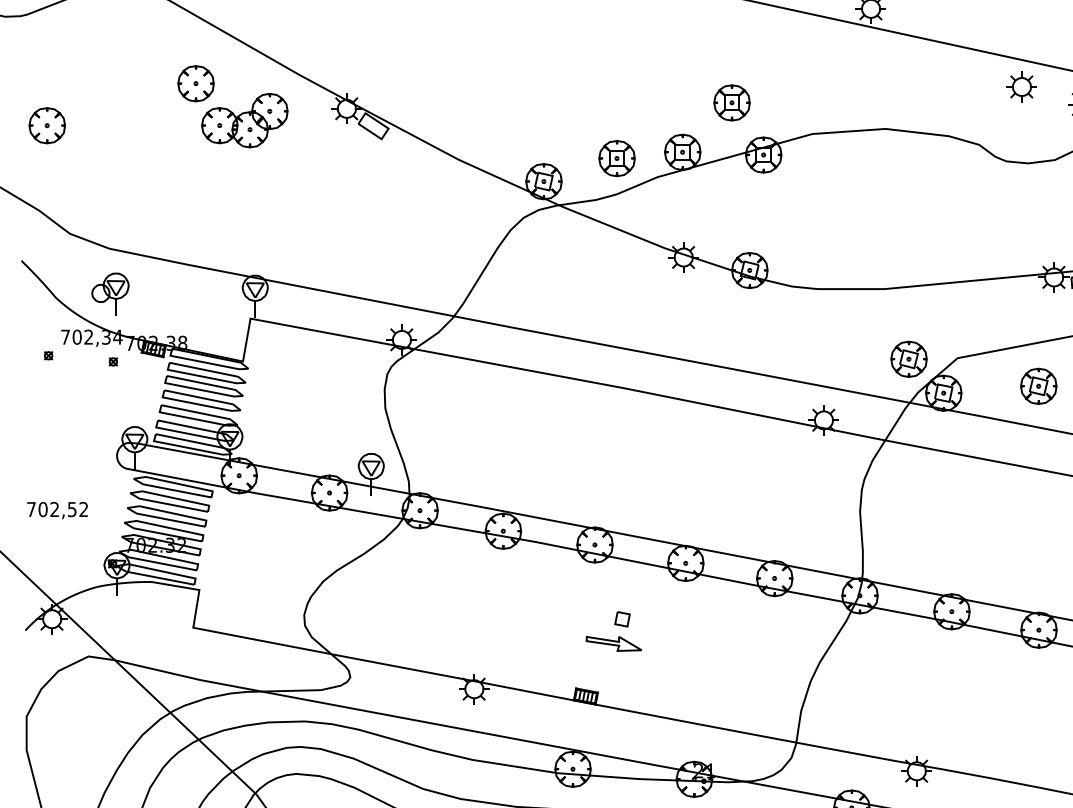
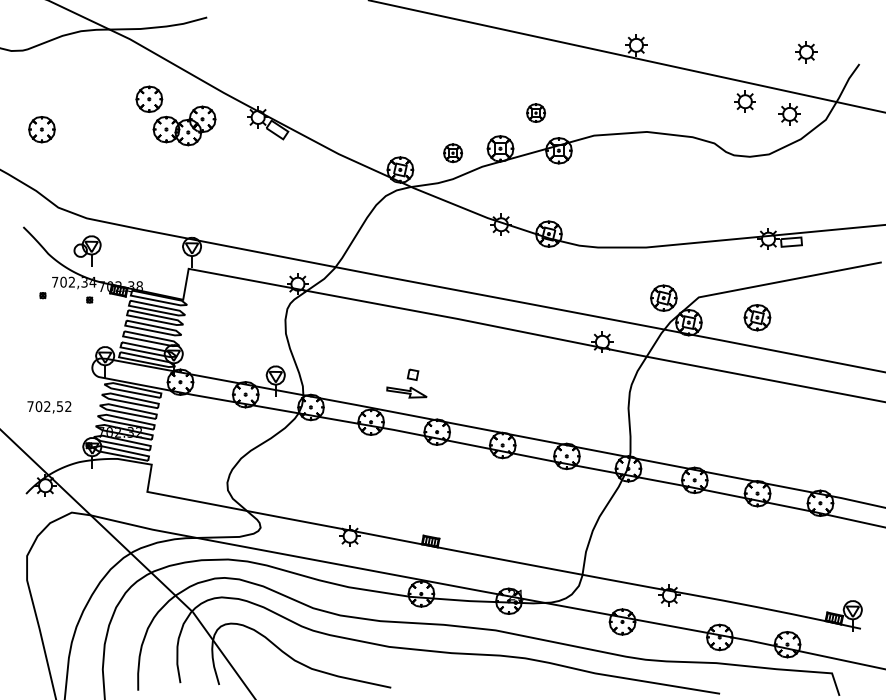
part: (731, 101) -> (535, 112), size x0.7
part: (616, 157) -> (452, 152), size x0.7
part: (613, 631) -> (406, 383), moved

